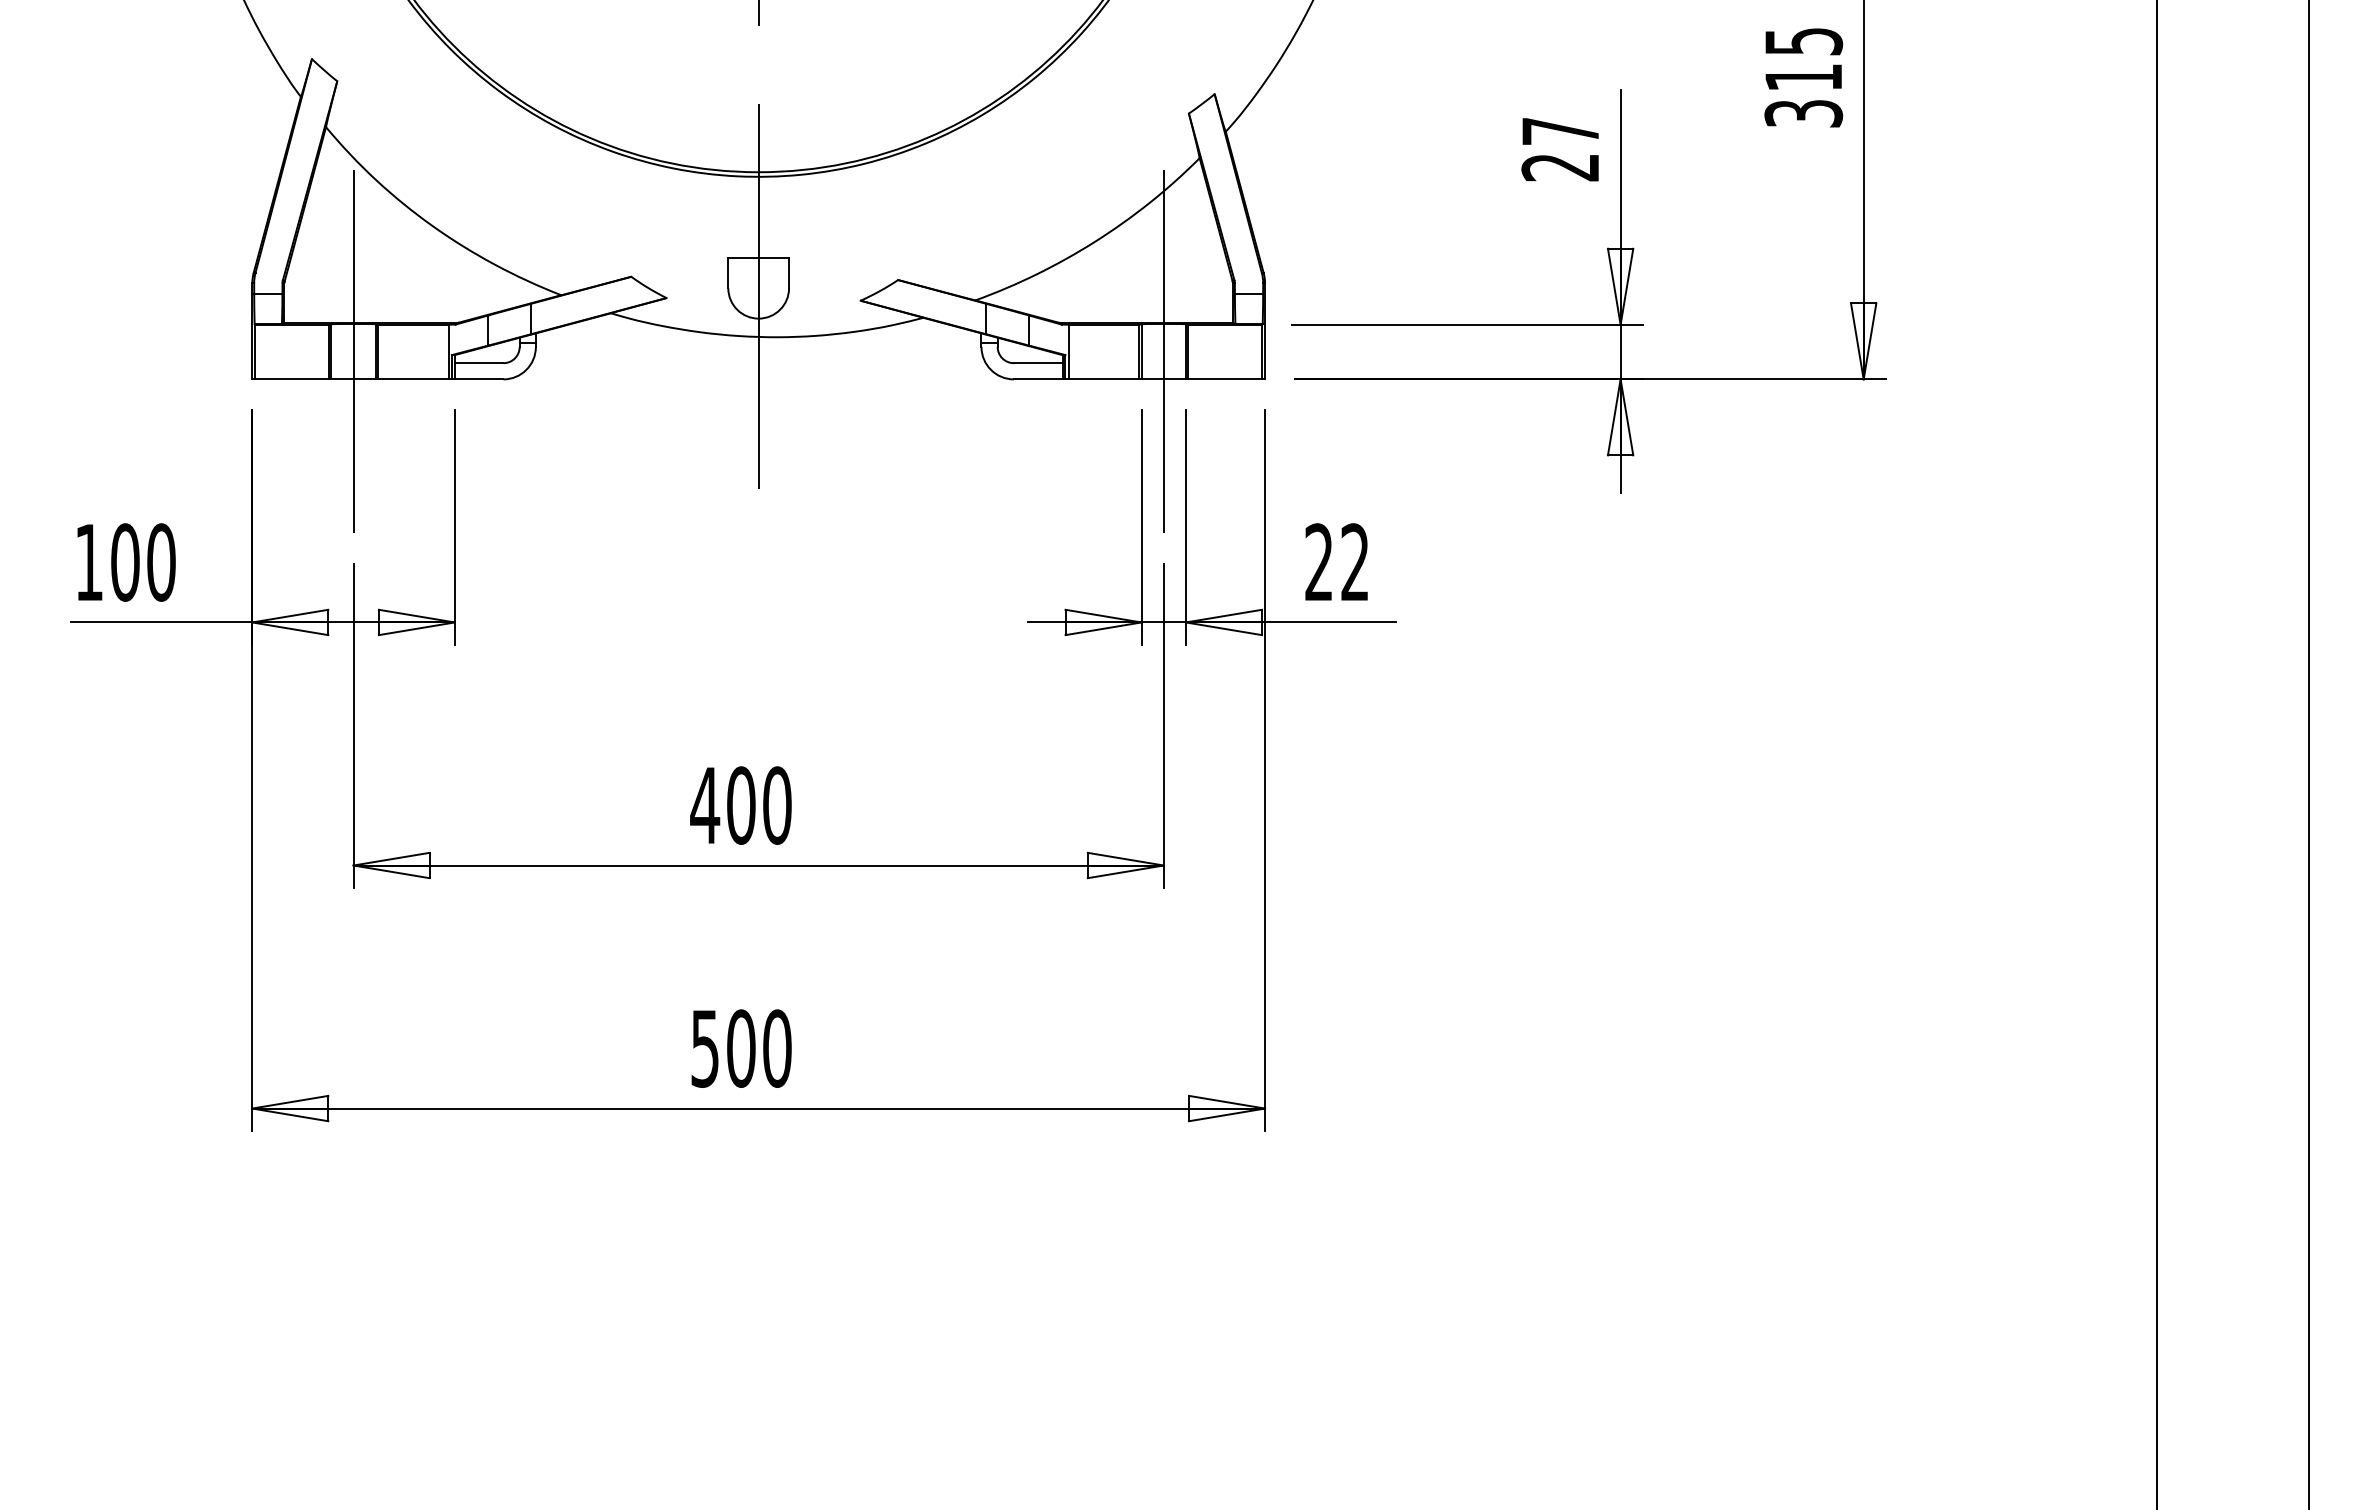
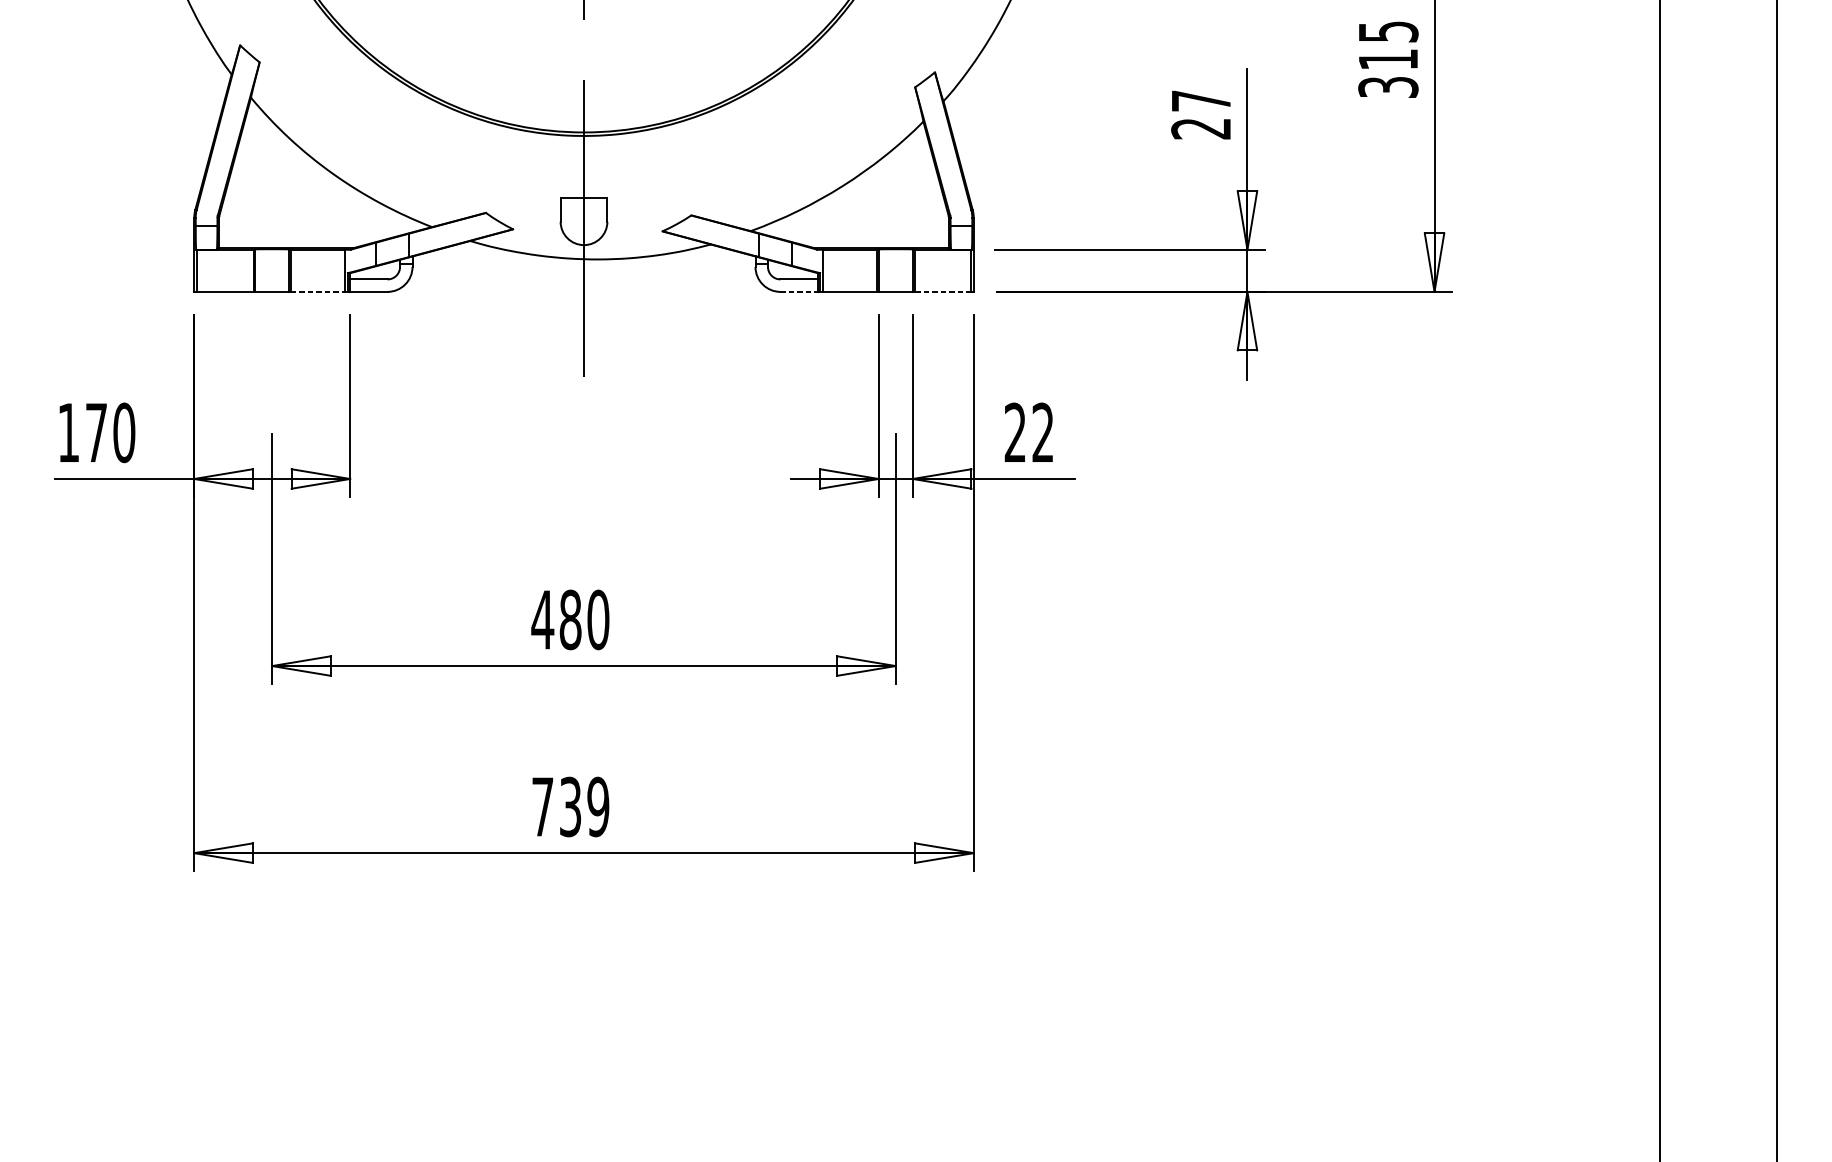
line: (353, 351) -> (272, 270), removed
line: (1163, 351) -> (895, 270), removed
line: (413, 379) -> (318, 291), solid -> dashed
line: (1038, 379) -> (799, 291), solid -> dashed
line: (1225, 379) -> (943, 291), solid -> dashed
text: (125, 562) -> (96, 432), 100 -> 170
text: (741, 805) -> (570, 619), 400 -> 480
text: (741, 1048) -> (570, 806), 500 -> 739

